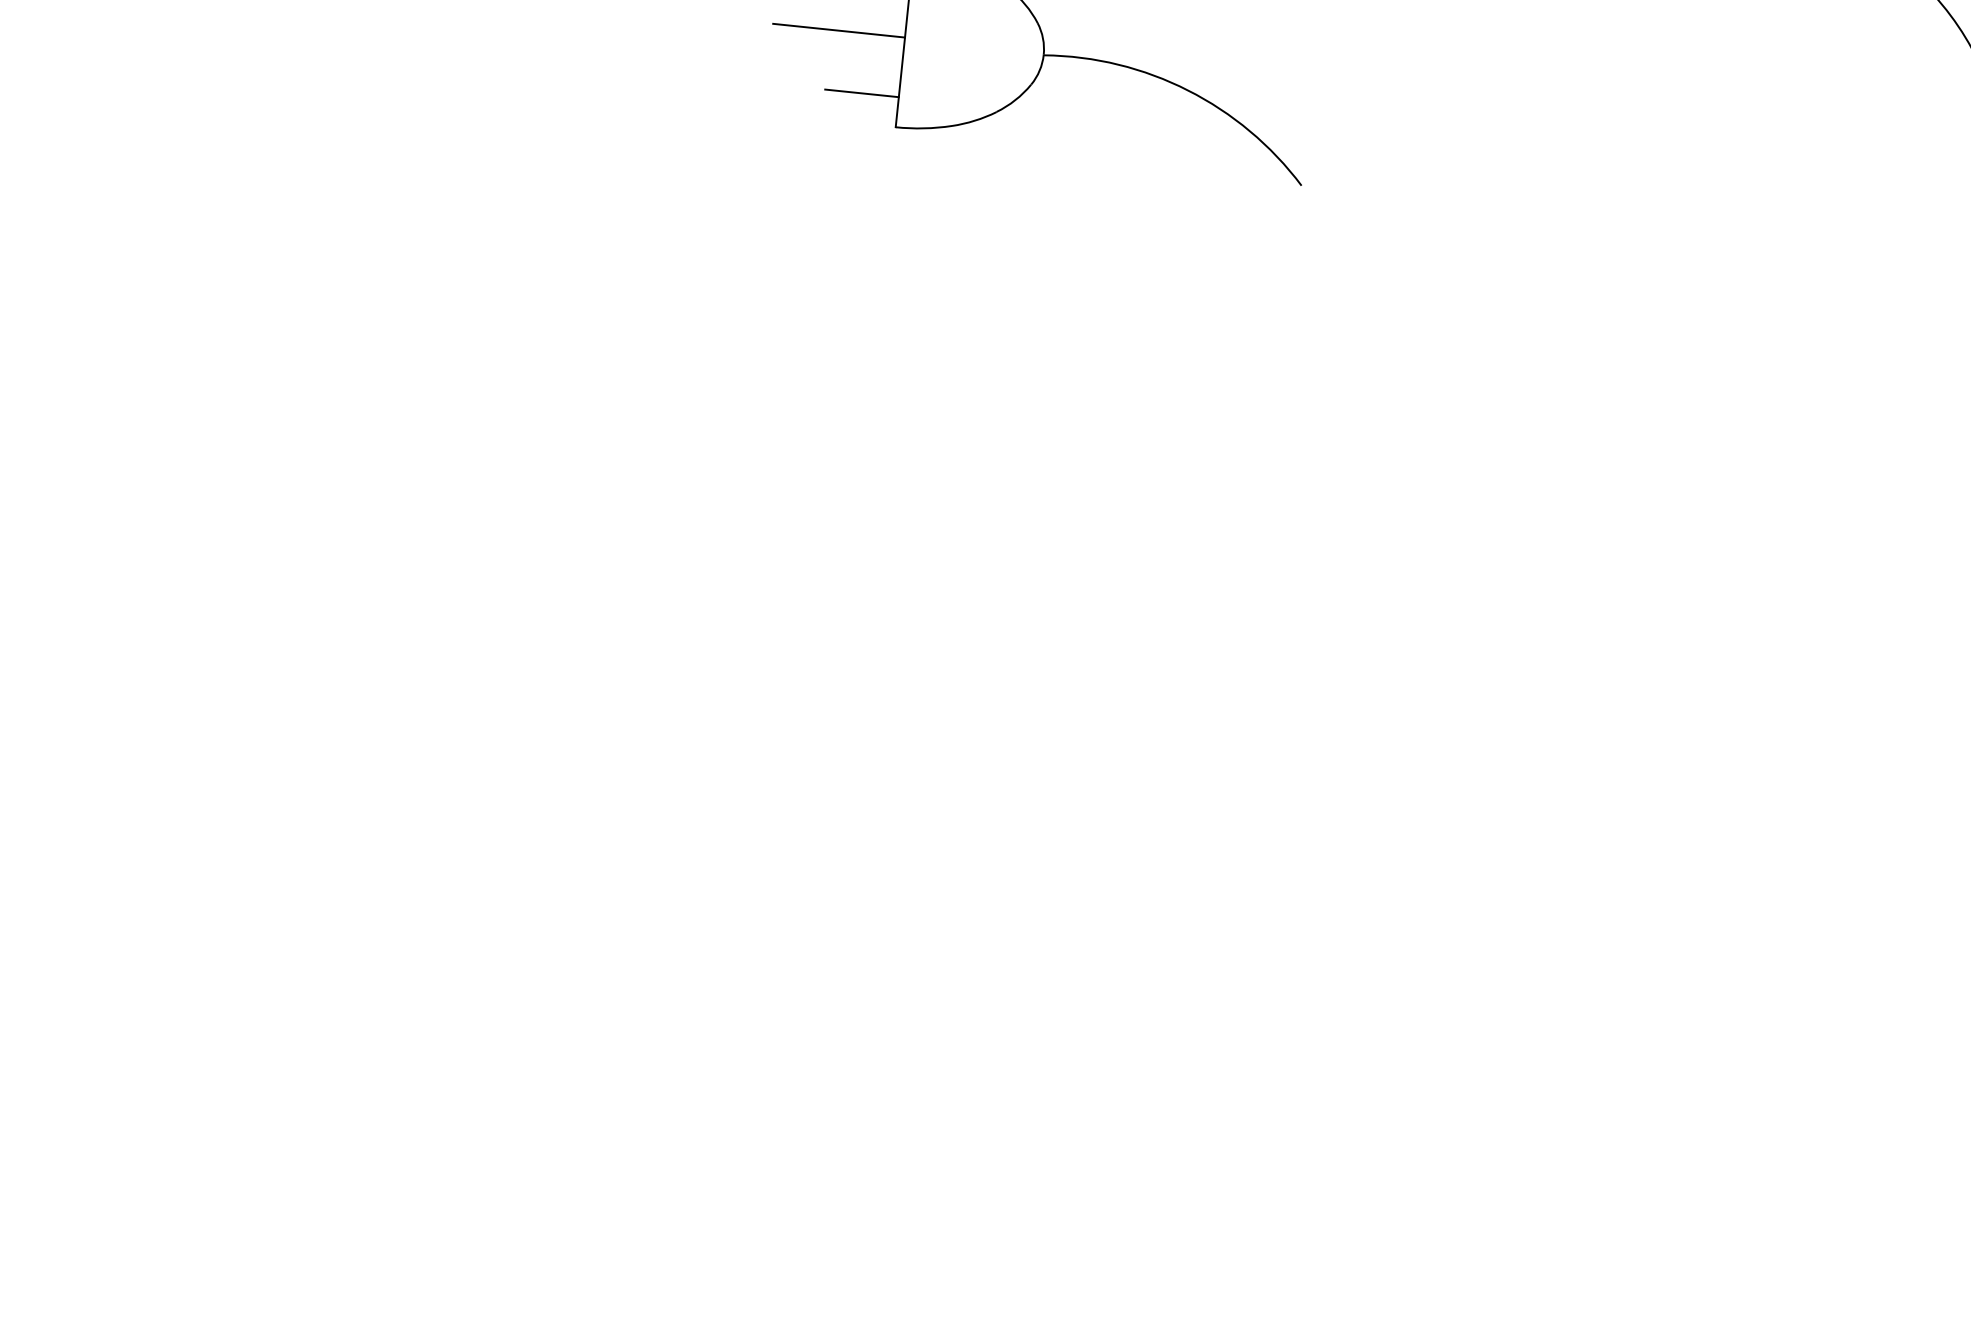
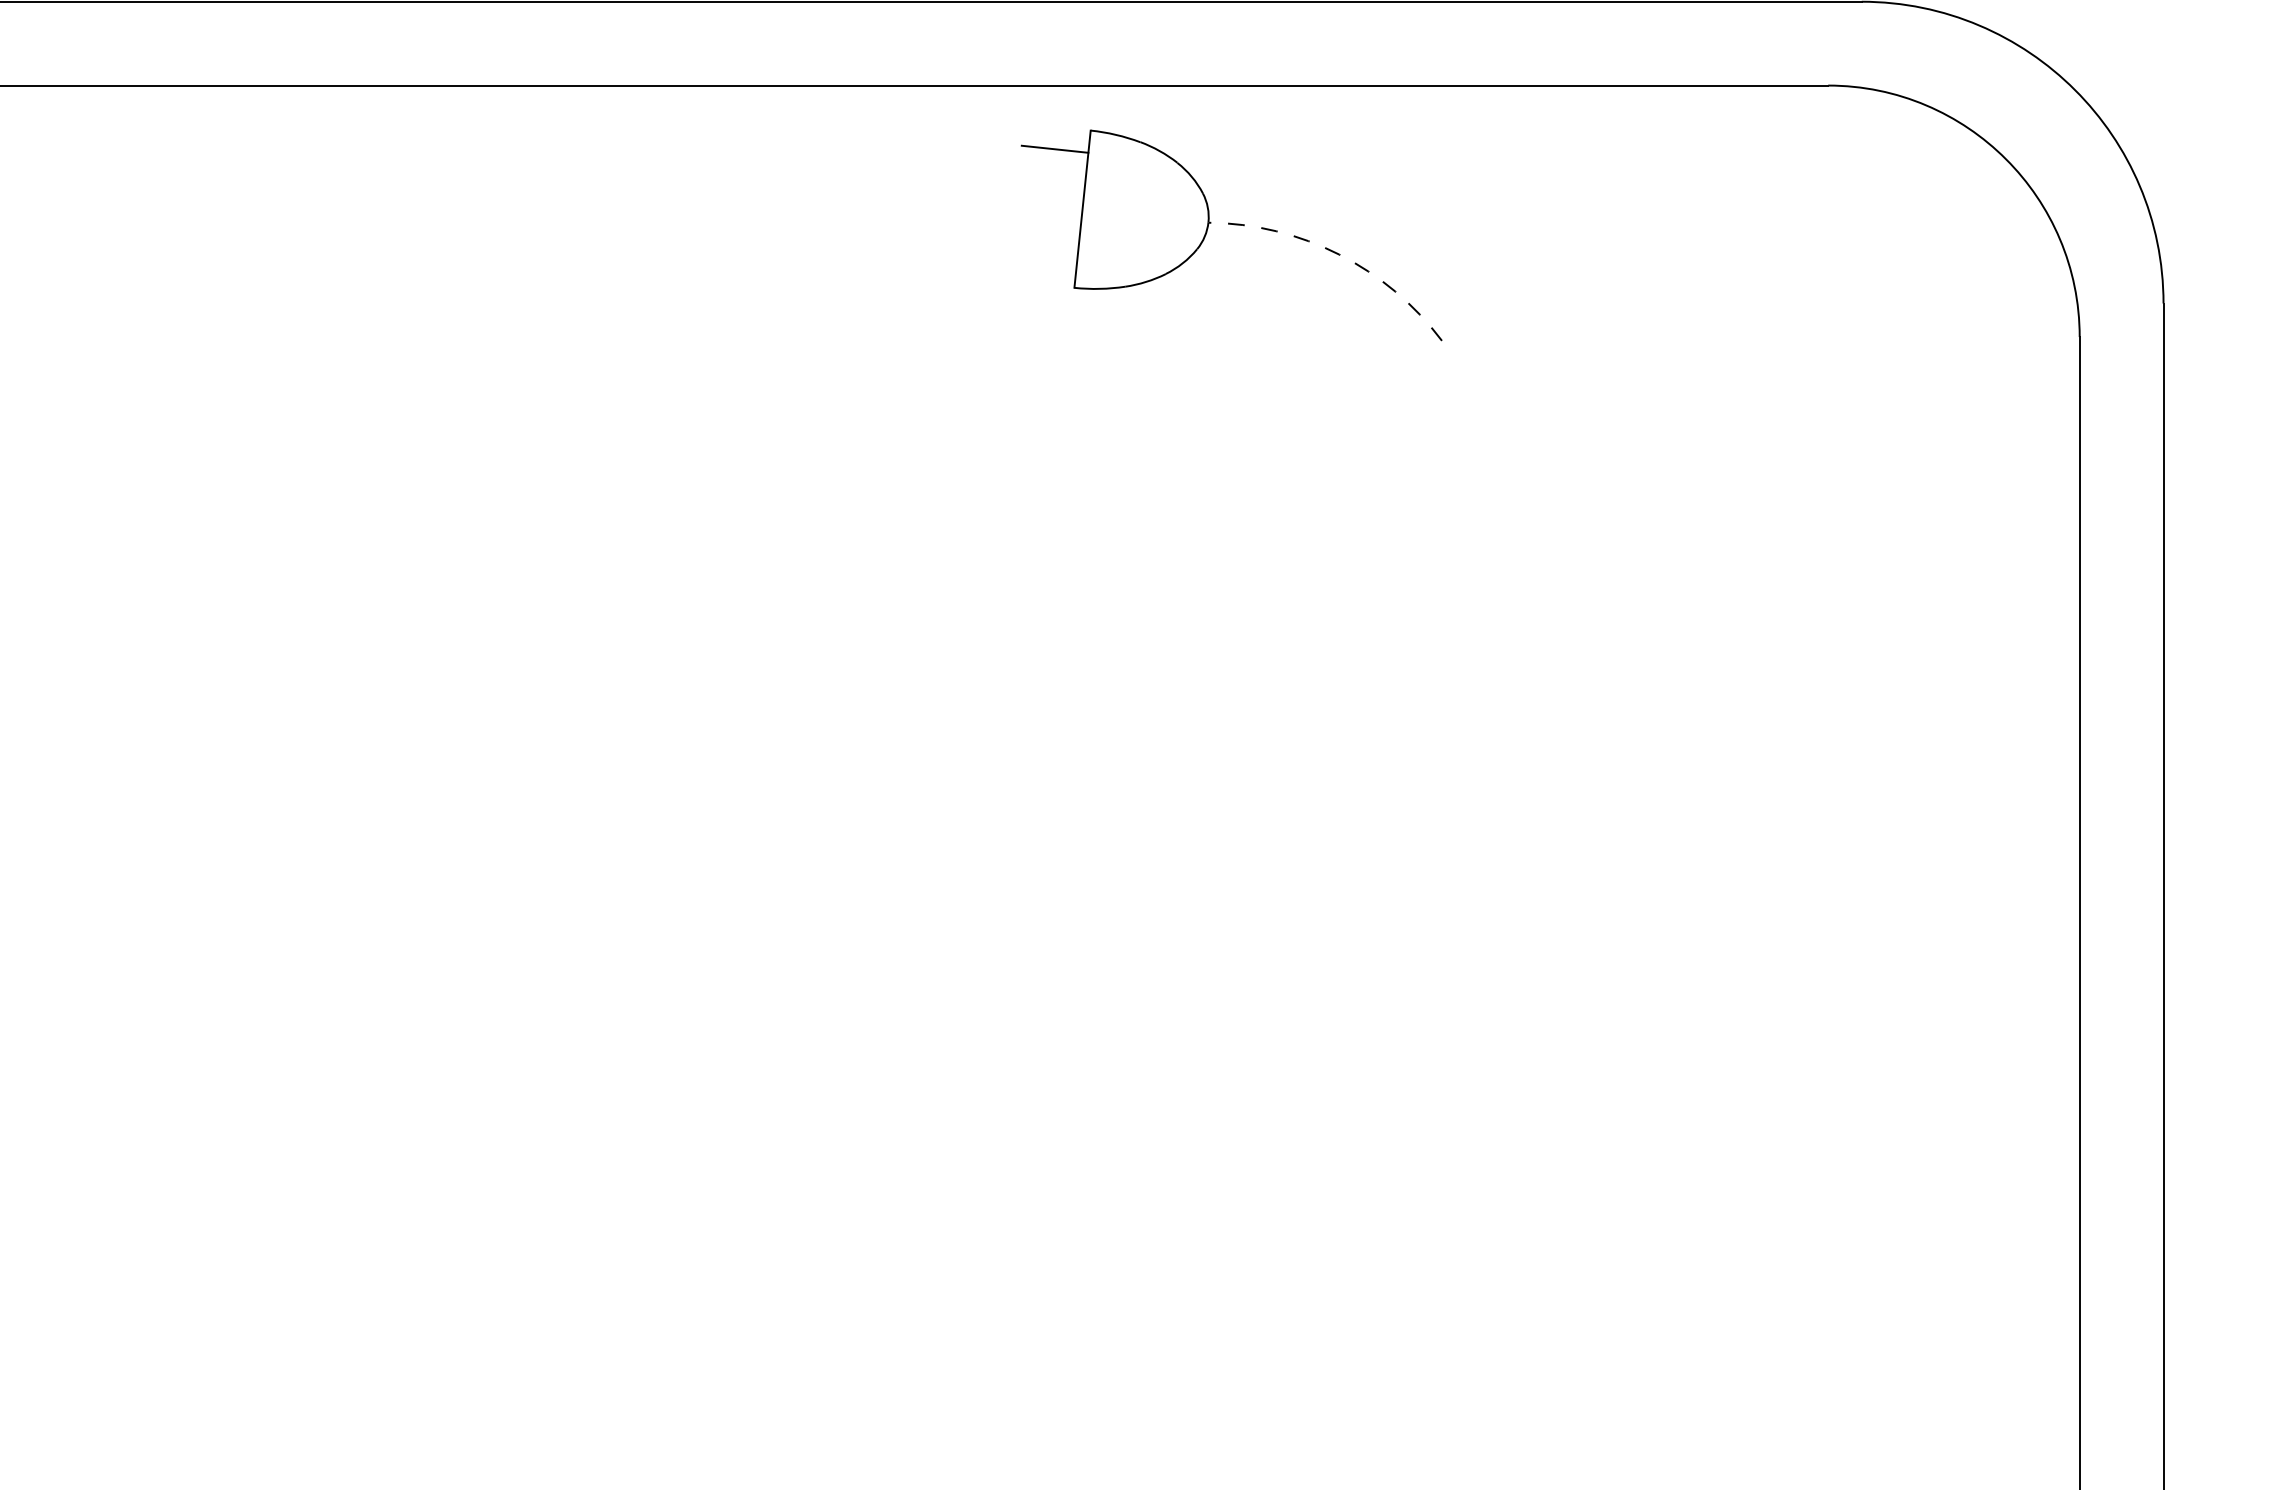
line: (838, 30) -> (1022, 200), removed
arc: (1188, 90) -> (1339, 254), solid -> dashed
line: (861, 92) -> (1043, 256), removed

